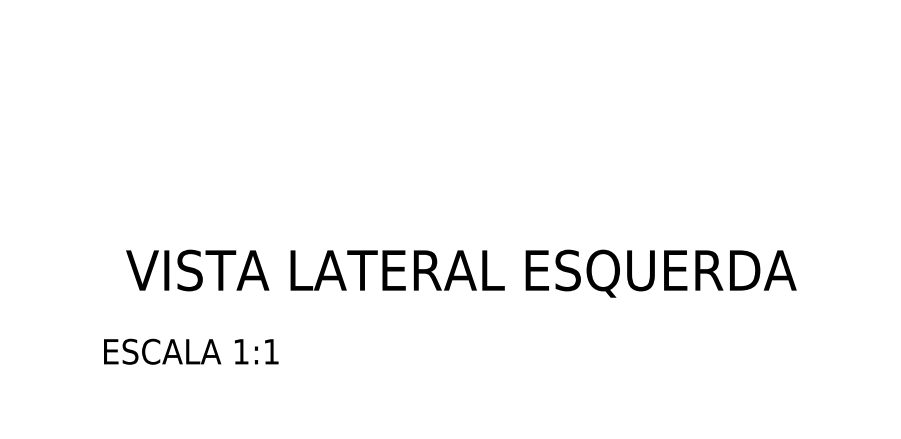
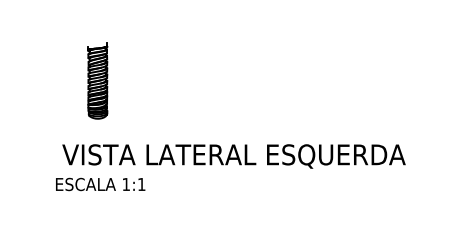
part: (194, 125) -> (97, 80), added
text: (190, 351) -> (100, 184), moved

